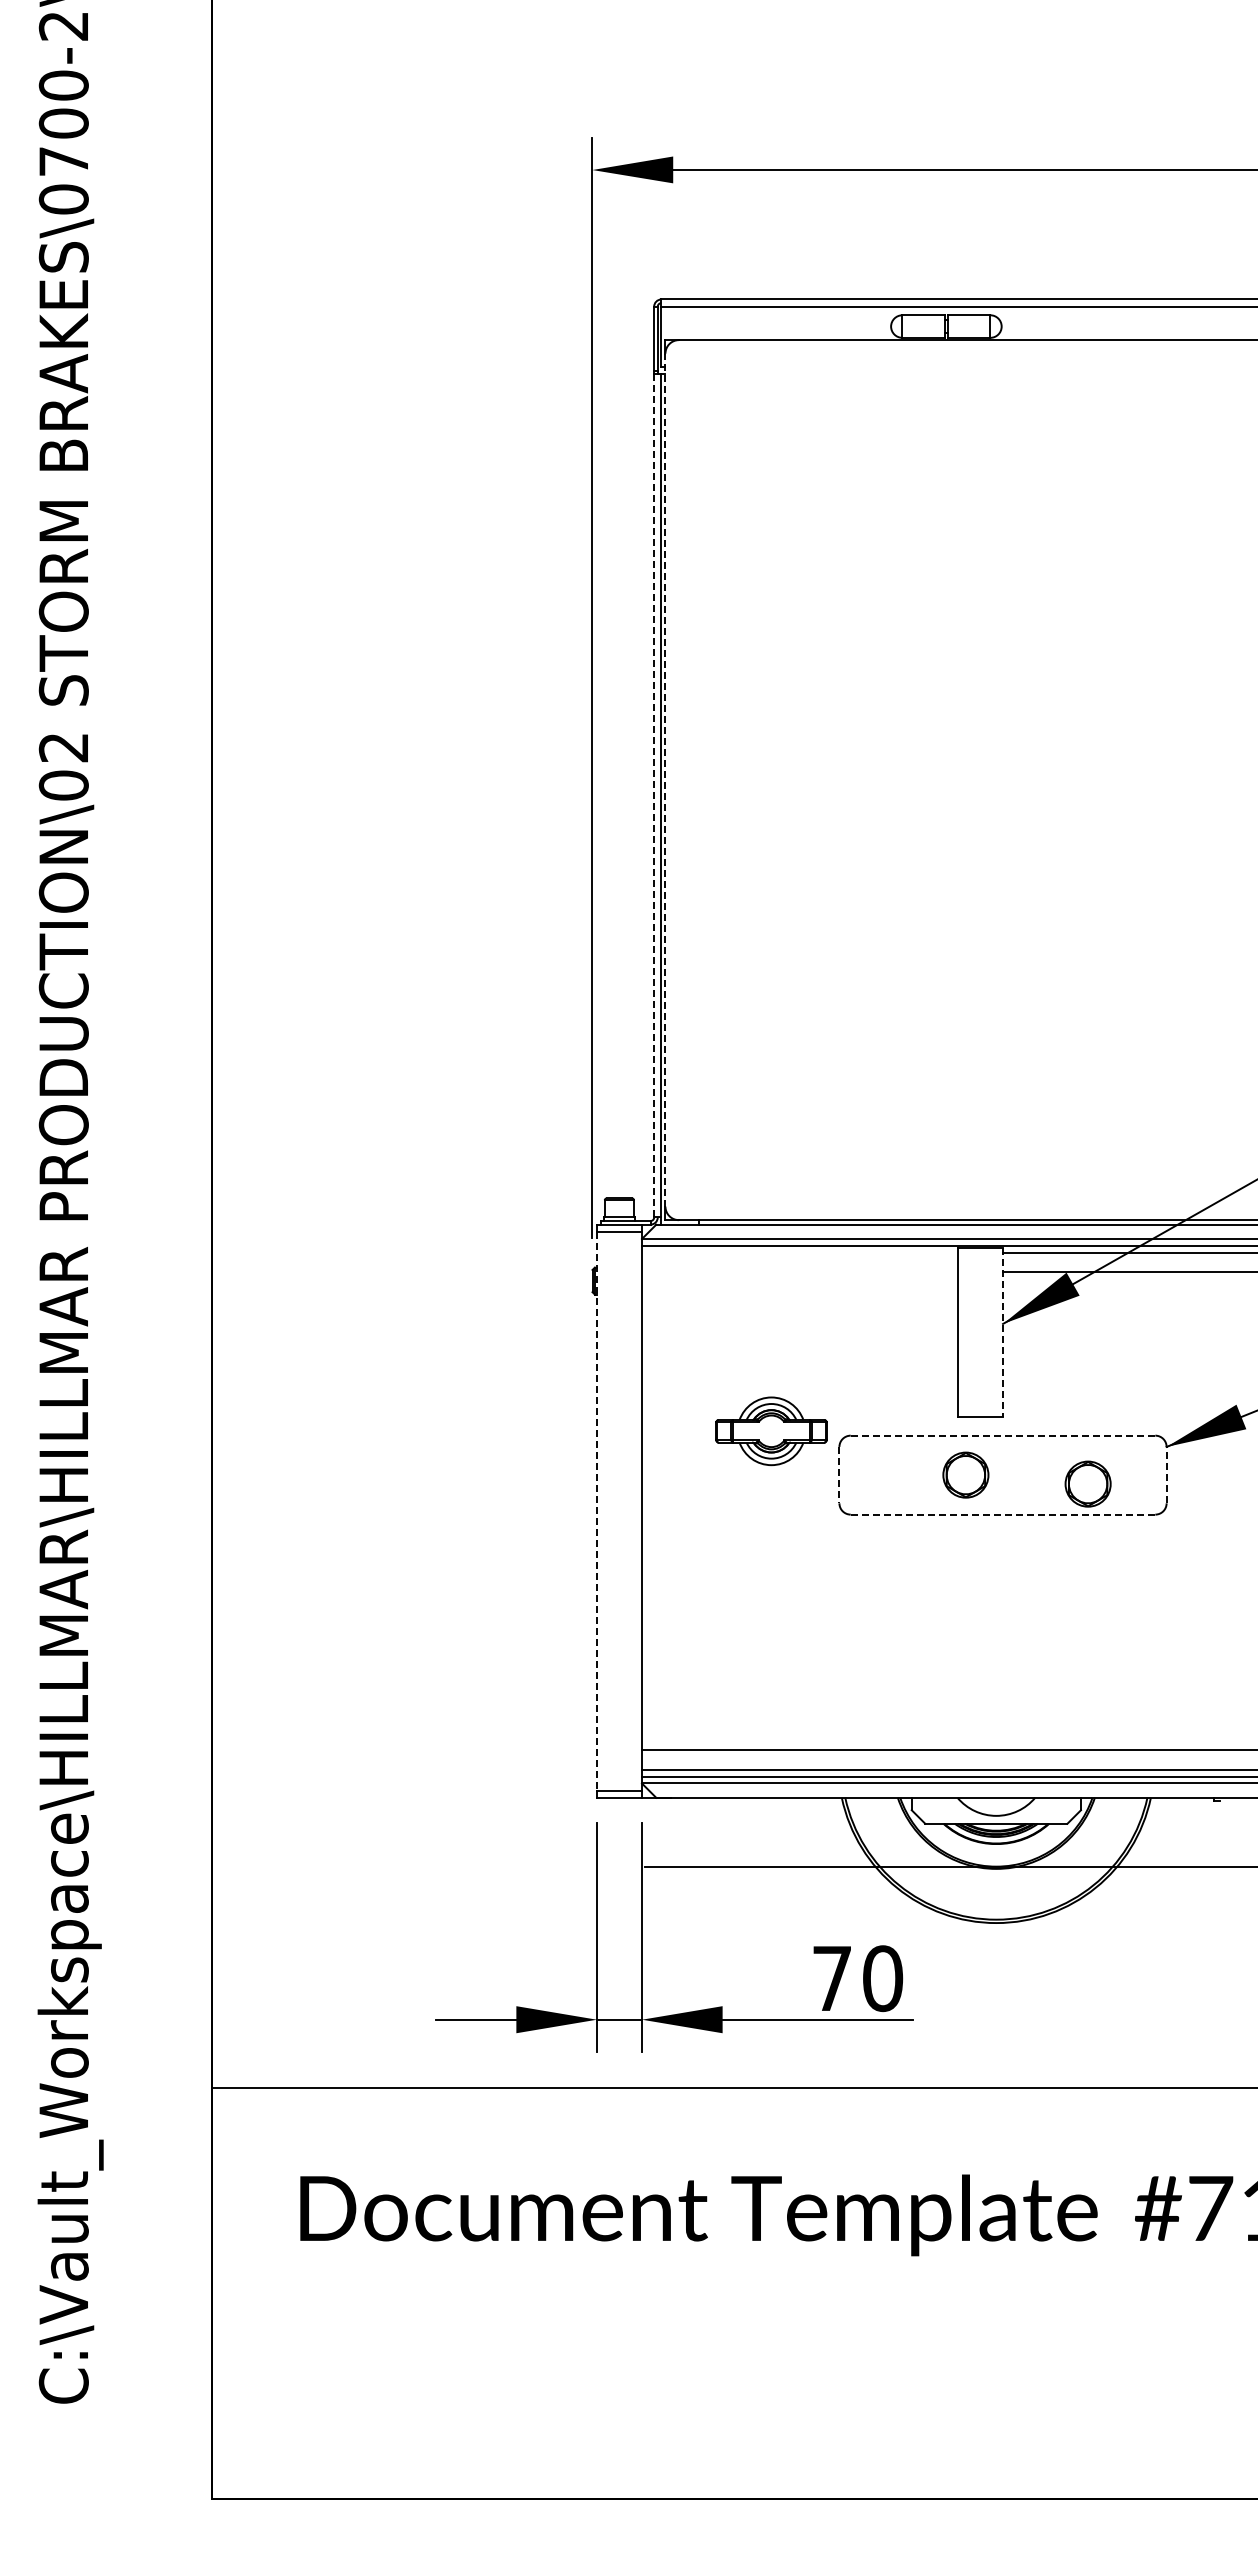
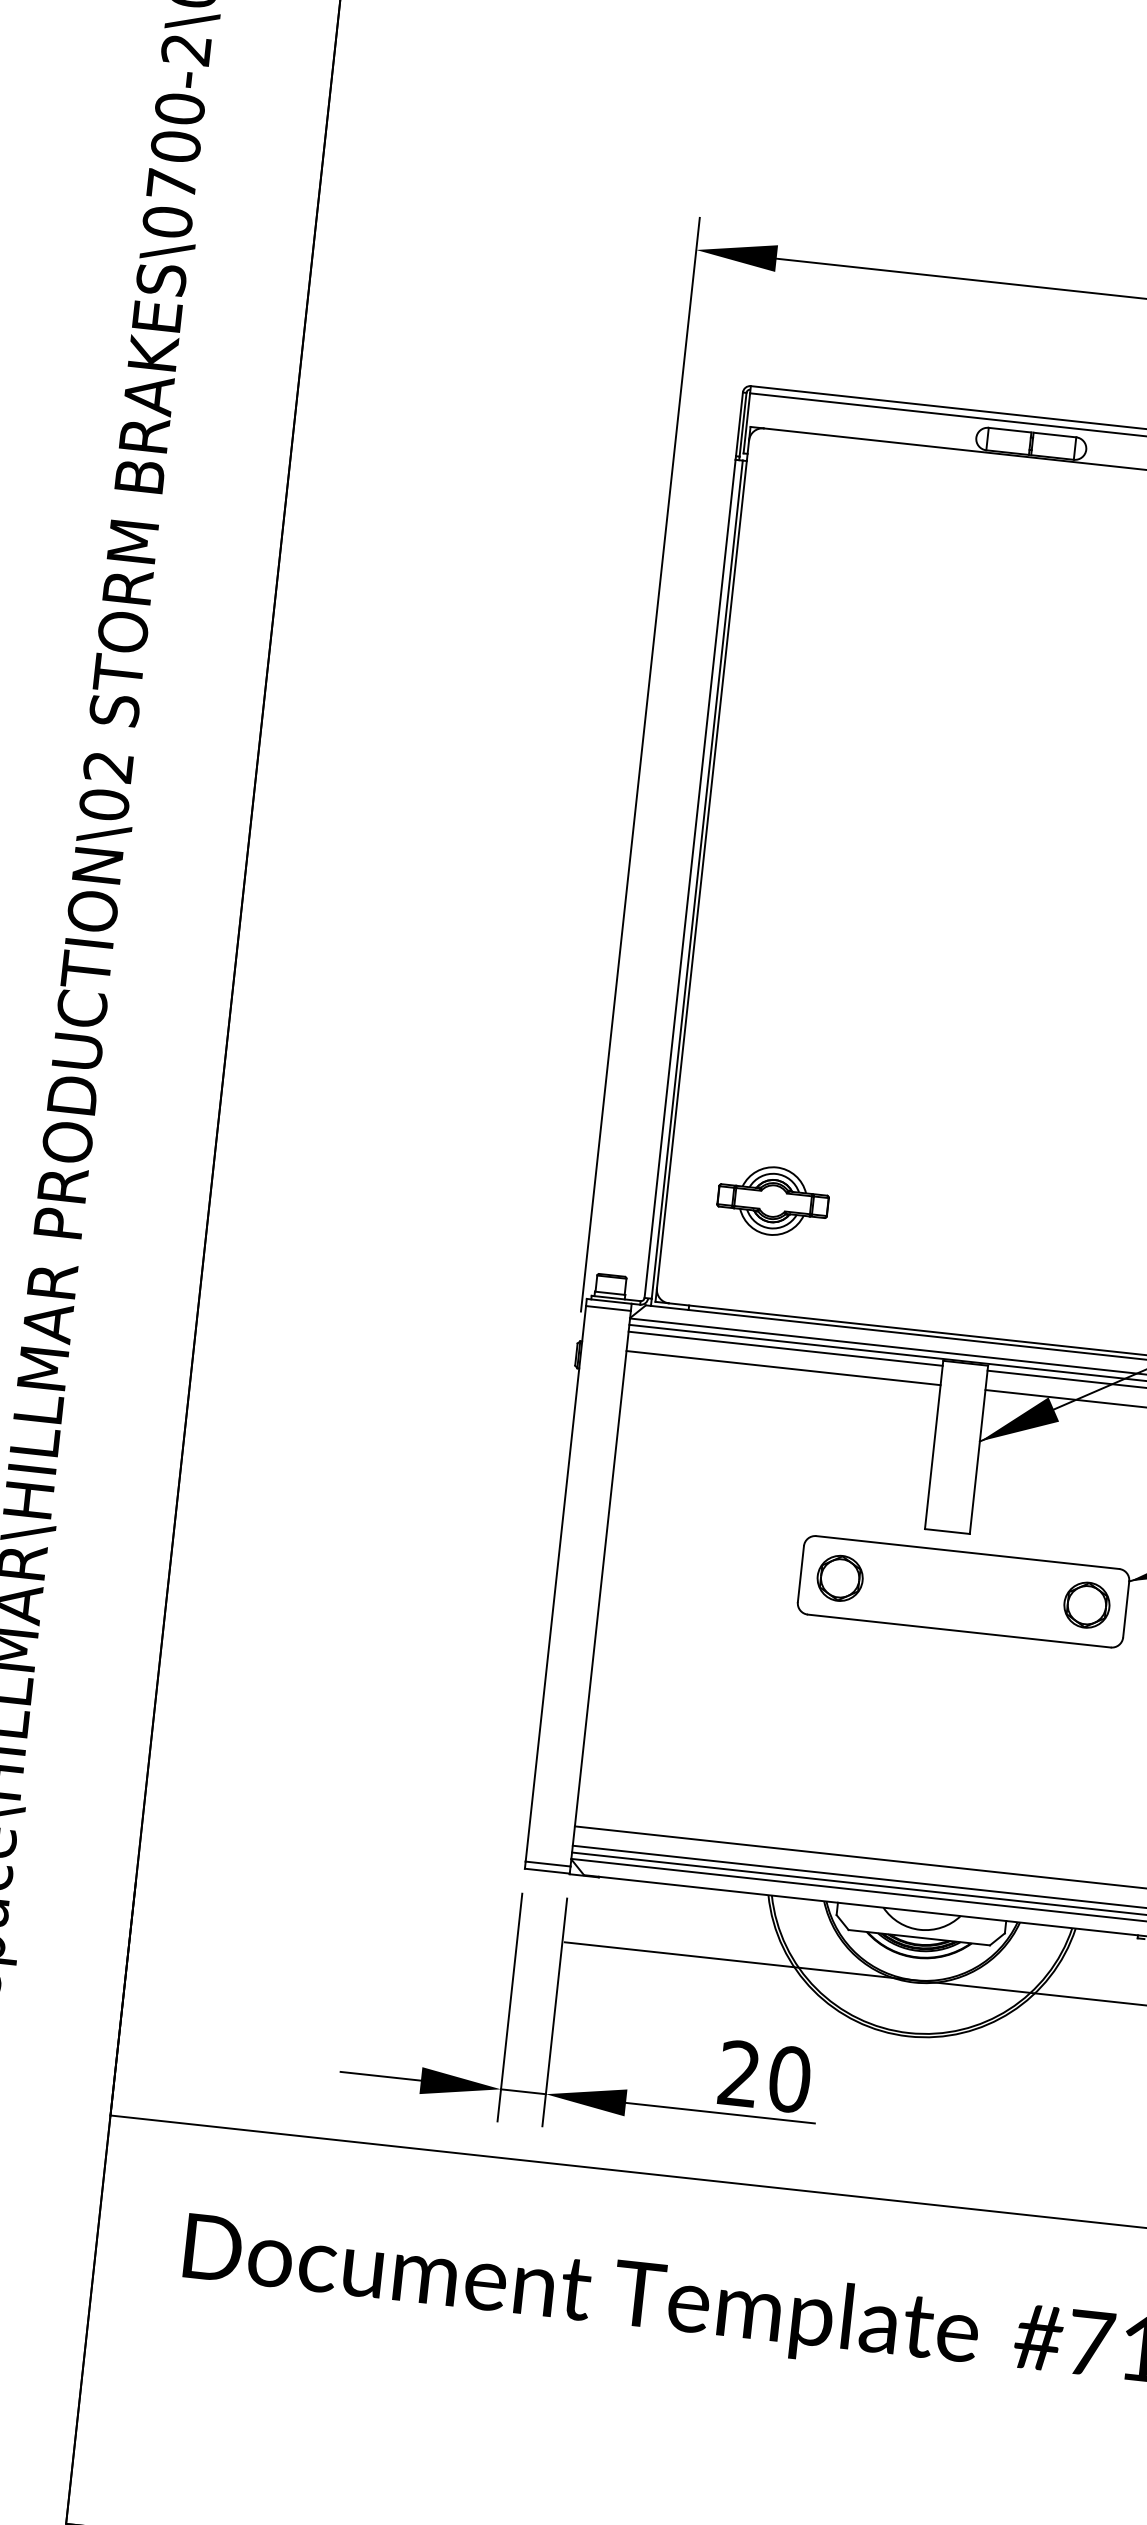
line: (665, 779) -> (703, 863), dashed -> solid
line: (654, 795) -> (690, 878), dashed -> solid
line: (799, 1252) -> (785, 1348), added
line: (799, 1272) -> (783, 1368), added
line: (1003, 1332) -> (979, 1450), dashed -> solid
part: (771, 1431) -> (773, 1201), moved
line: (1002, 1435) -> (967, 1552), dashed -> solid
part: (965, 1474) -> (839, 1577), moved
line: (1166, 1474) -> (1126, 1608), dashed -> solid
line: (839, 1475) -> (800, 1574), dashed -> solid
part: (1087, 1483) -> (1086, 1604), moved
line: (596, 1511) -> (555, 1584), dashed -> solid
line: (1003, 1514) -> (959, 1630), dashed -> solid
text: (831, 1977) -> (738, 2072), 70 -> 20

